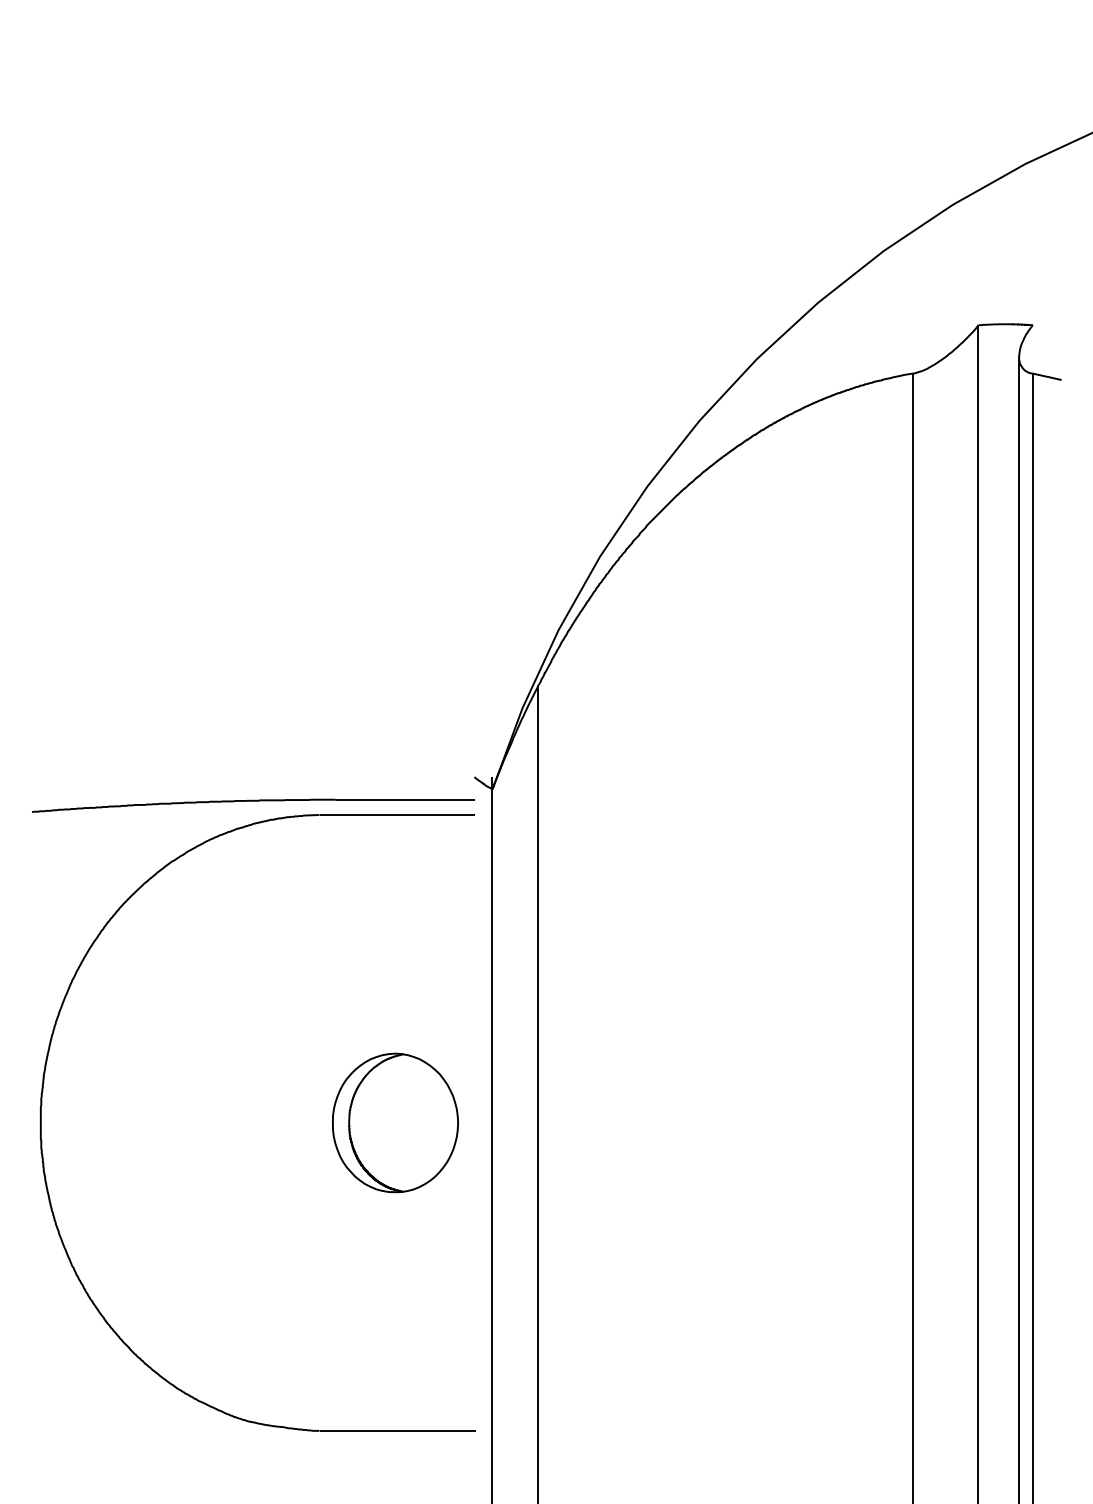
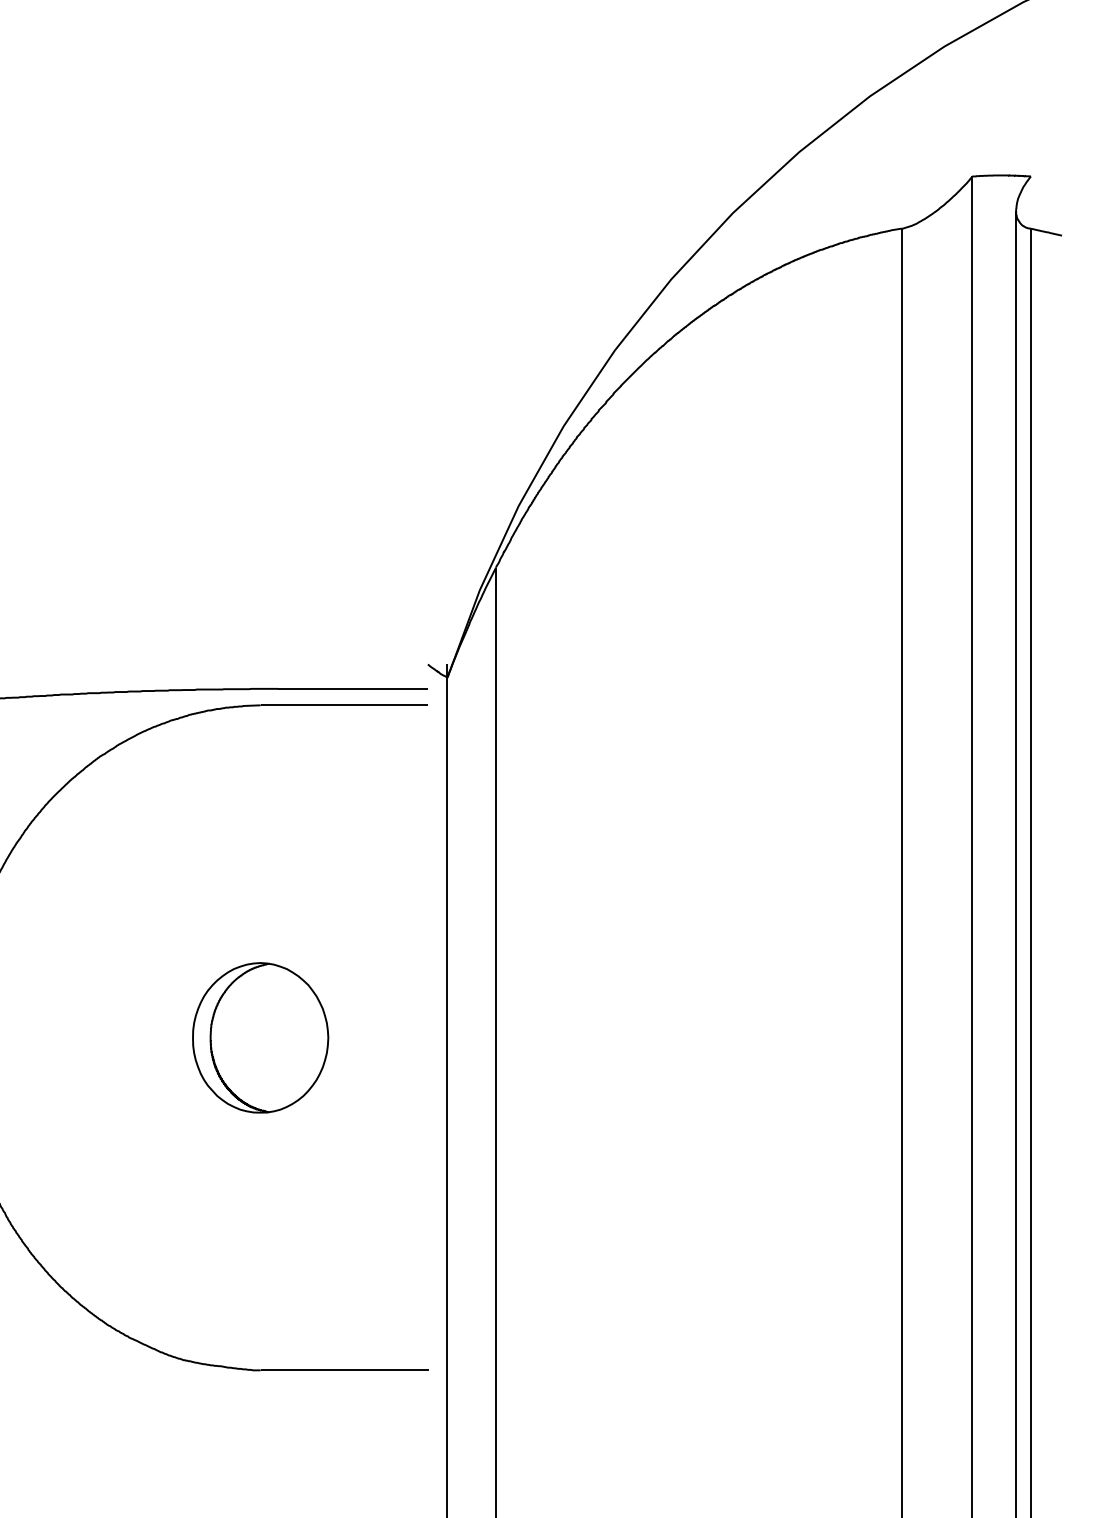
part: (395, 1122) -> (260, 1037), moved

